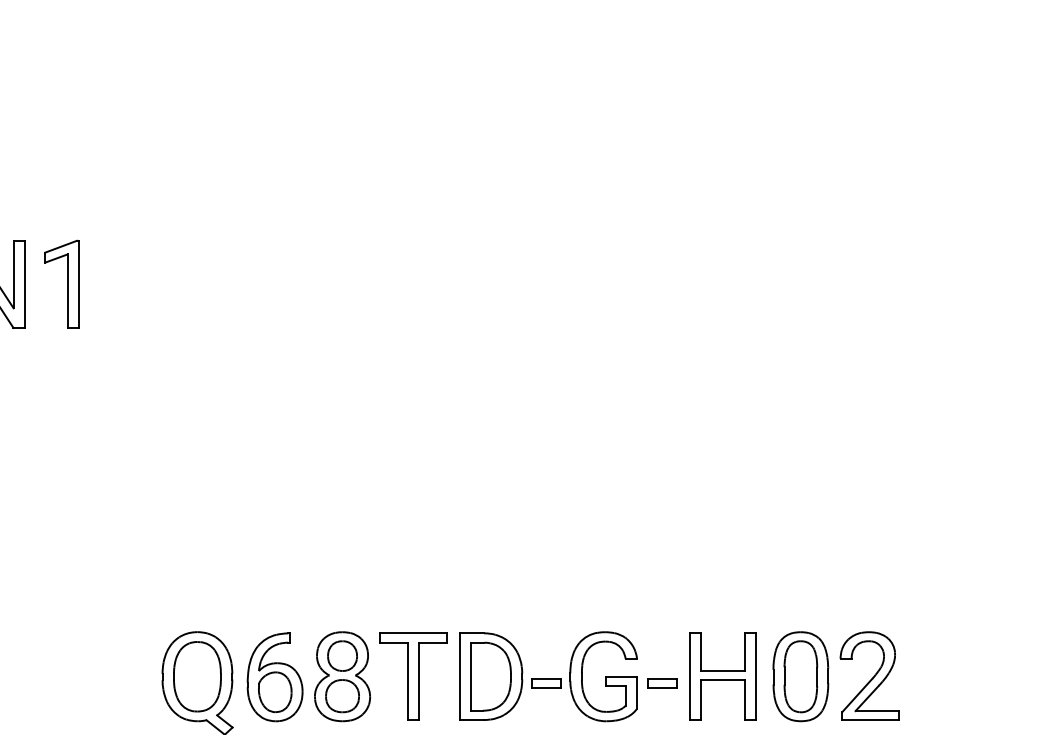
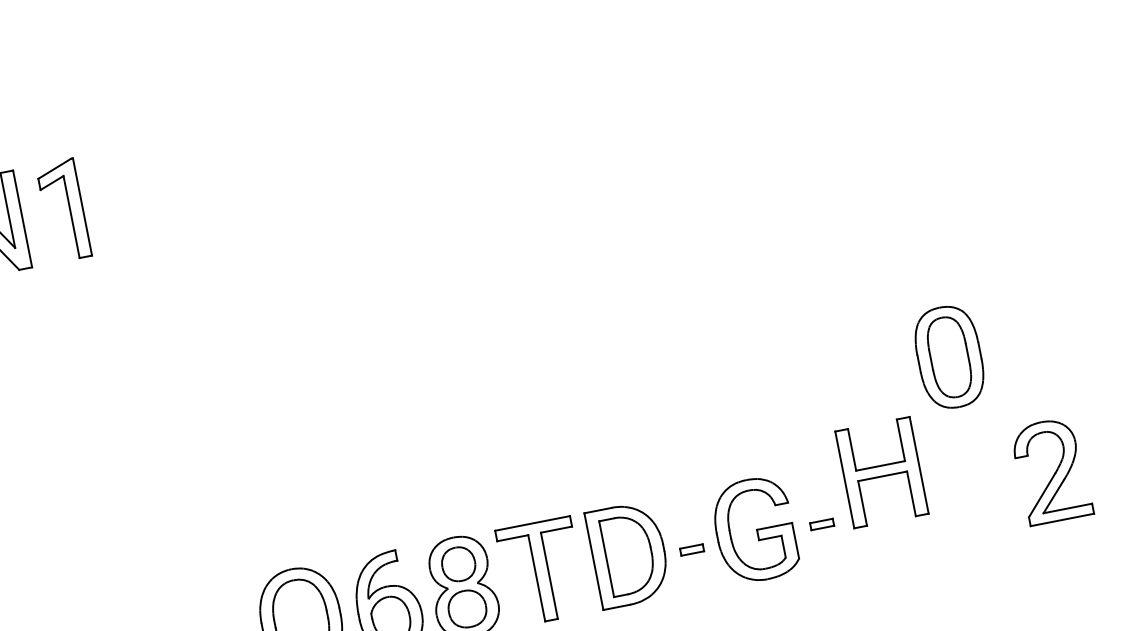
part: (722, 676) -> (881, 472), moved
part: (800, 676) -> (949, 357), moved
part: (546, 683) -> (692, 550), size x0.7
part: (662, 683) -> (821, 524), size x0.7

